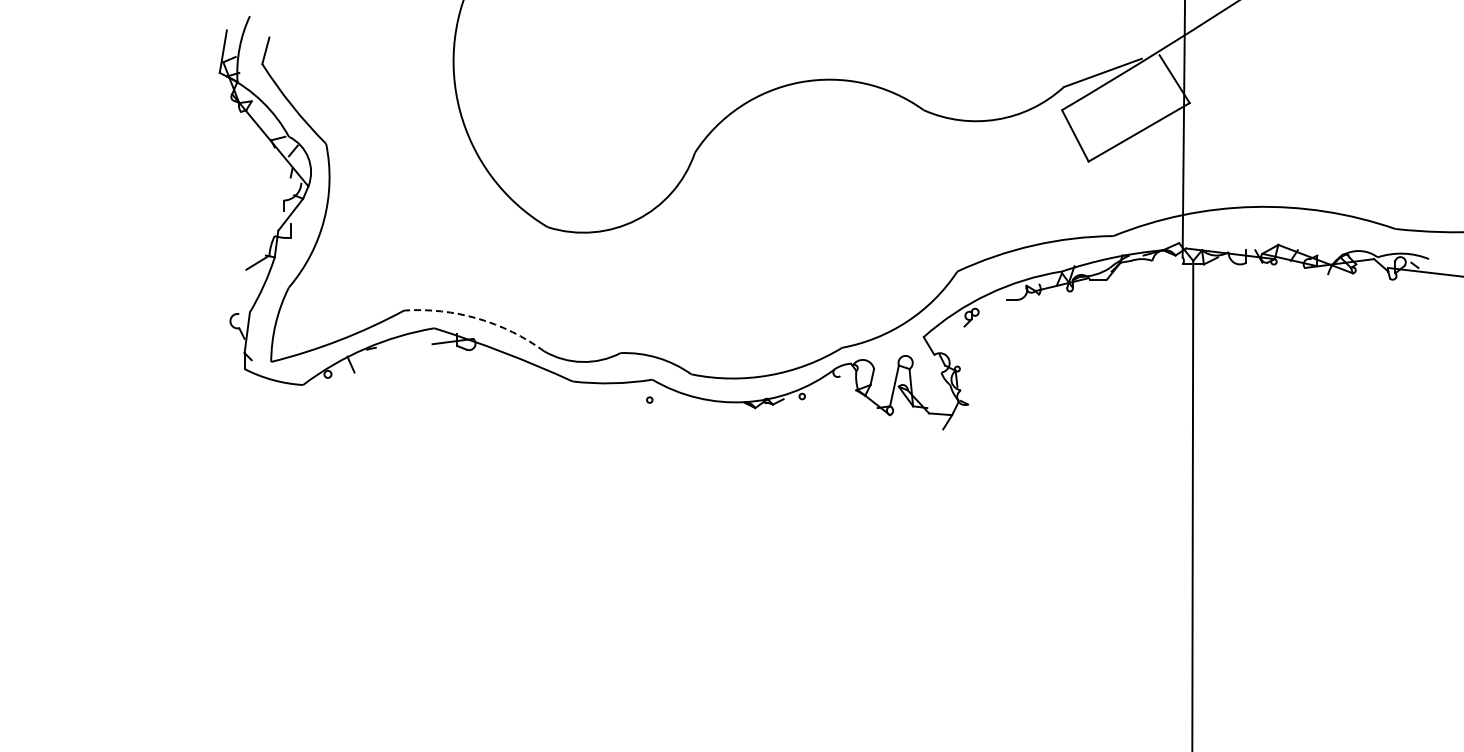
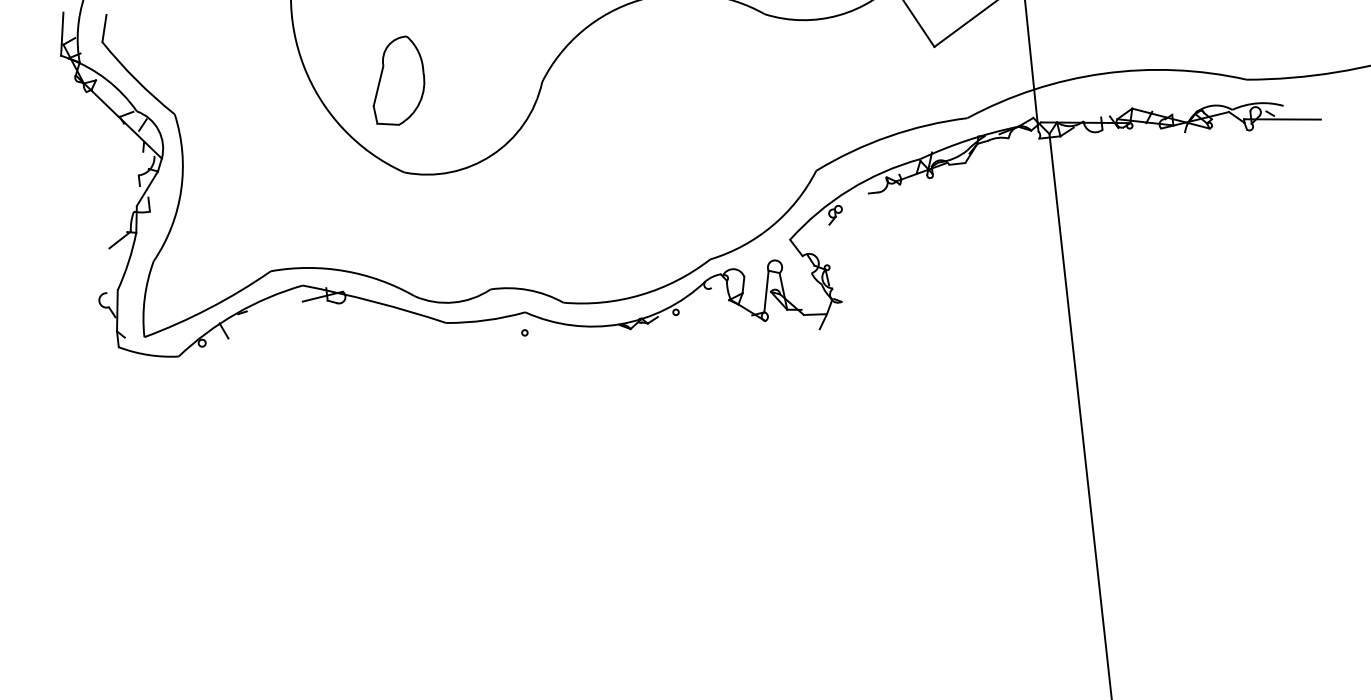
part: (551, 135) -> (397, 80), added
arc: (477, 318) -> (344, 271), dashed -> solid

